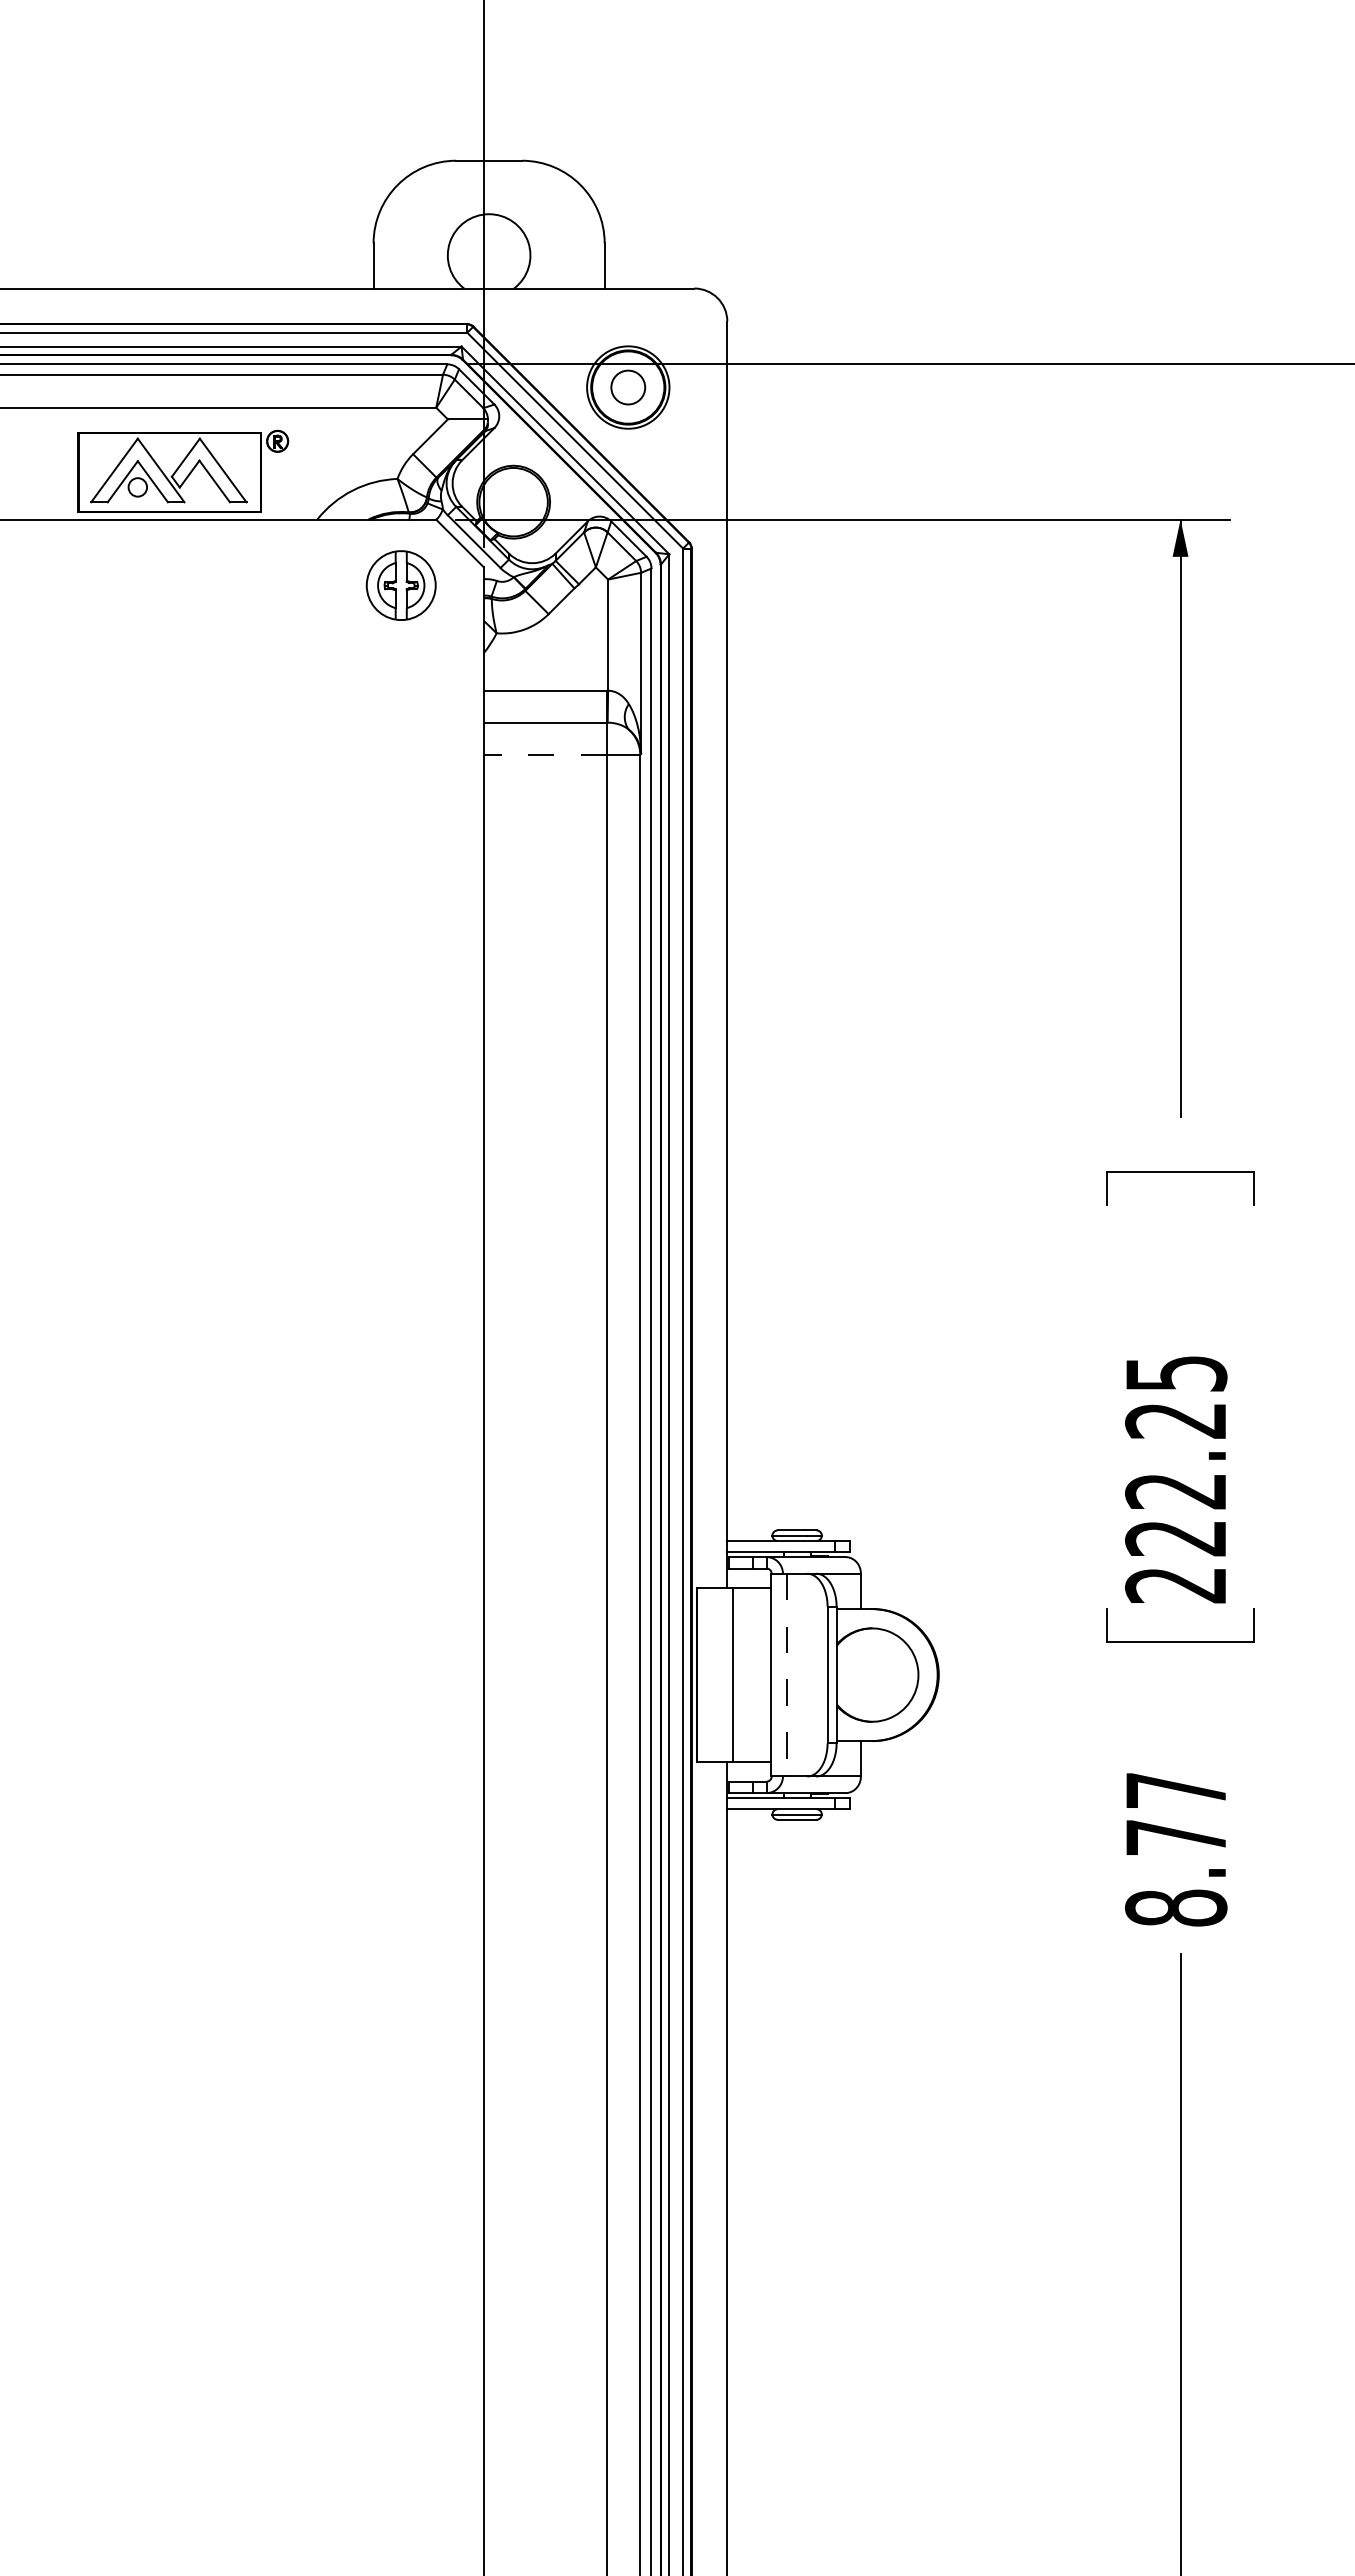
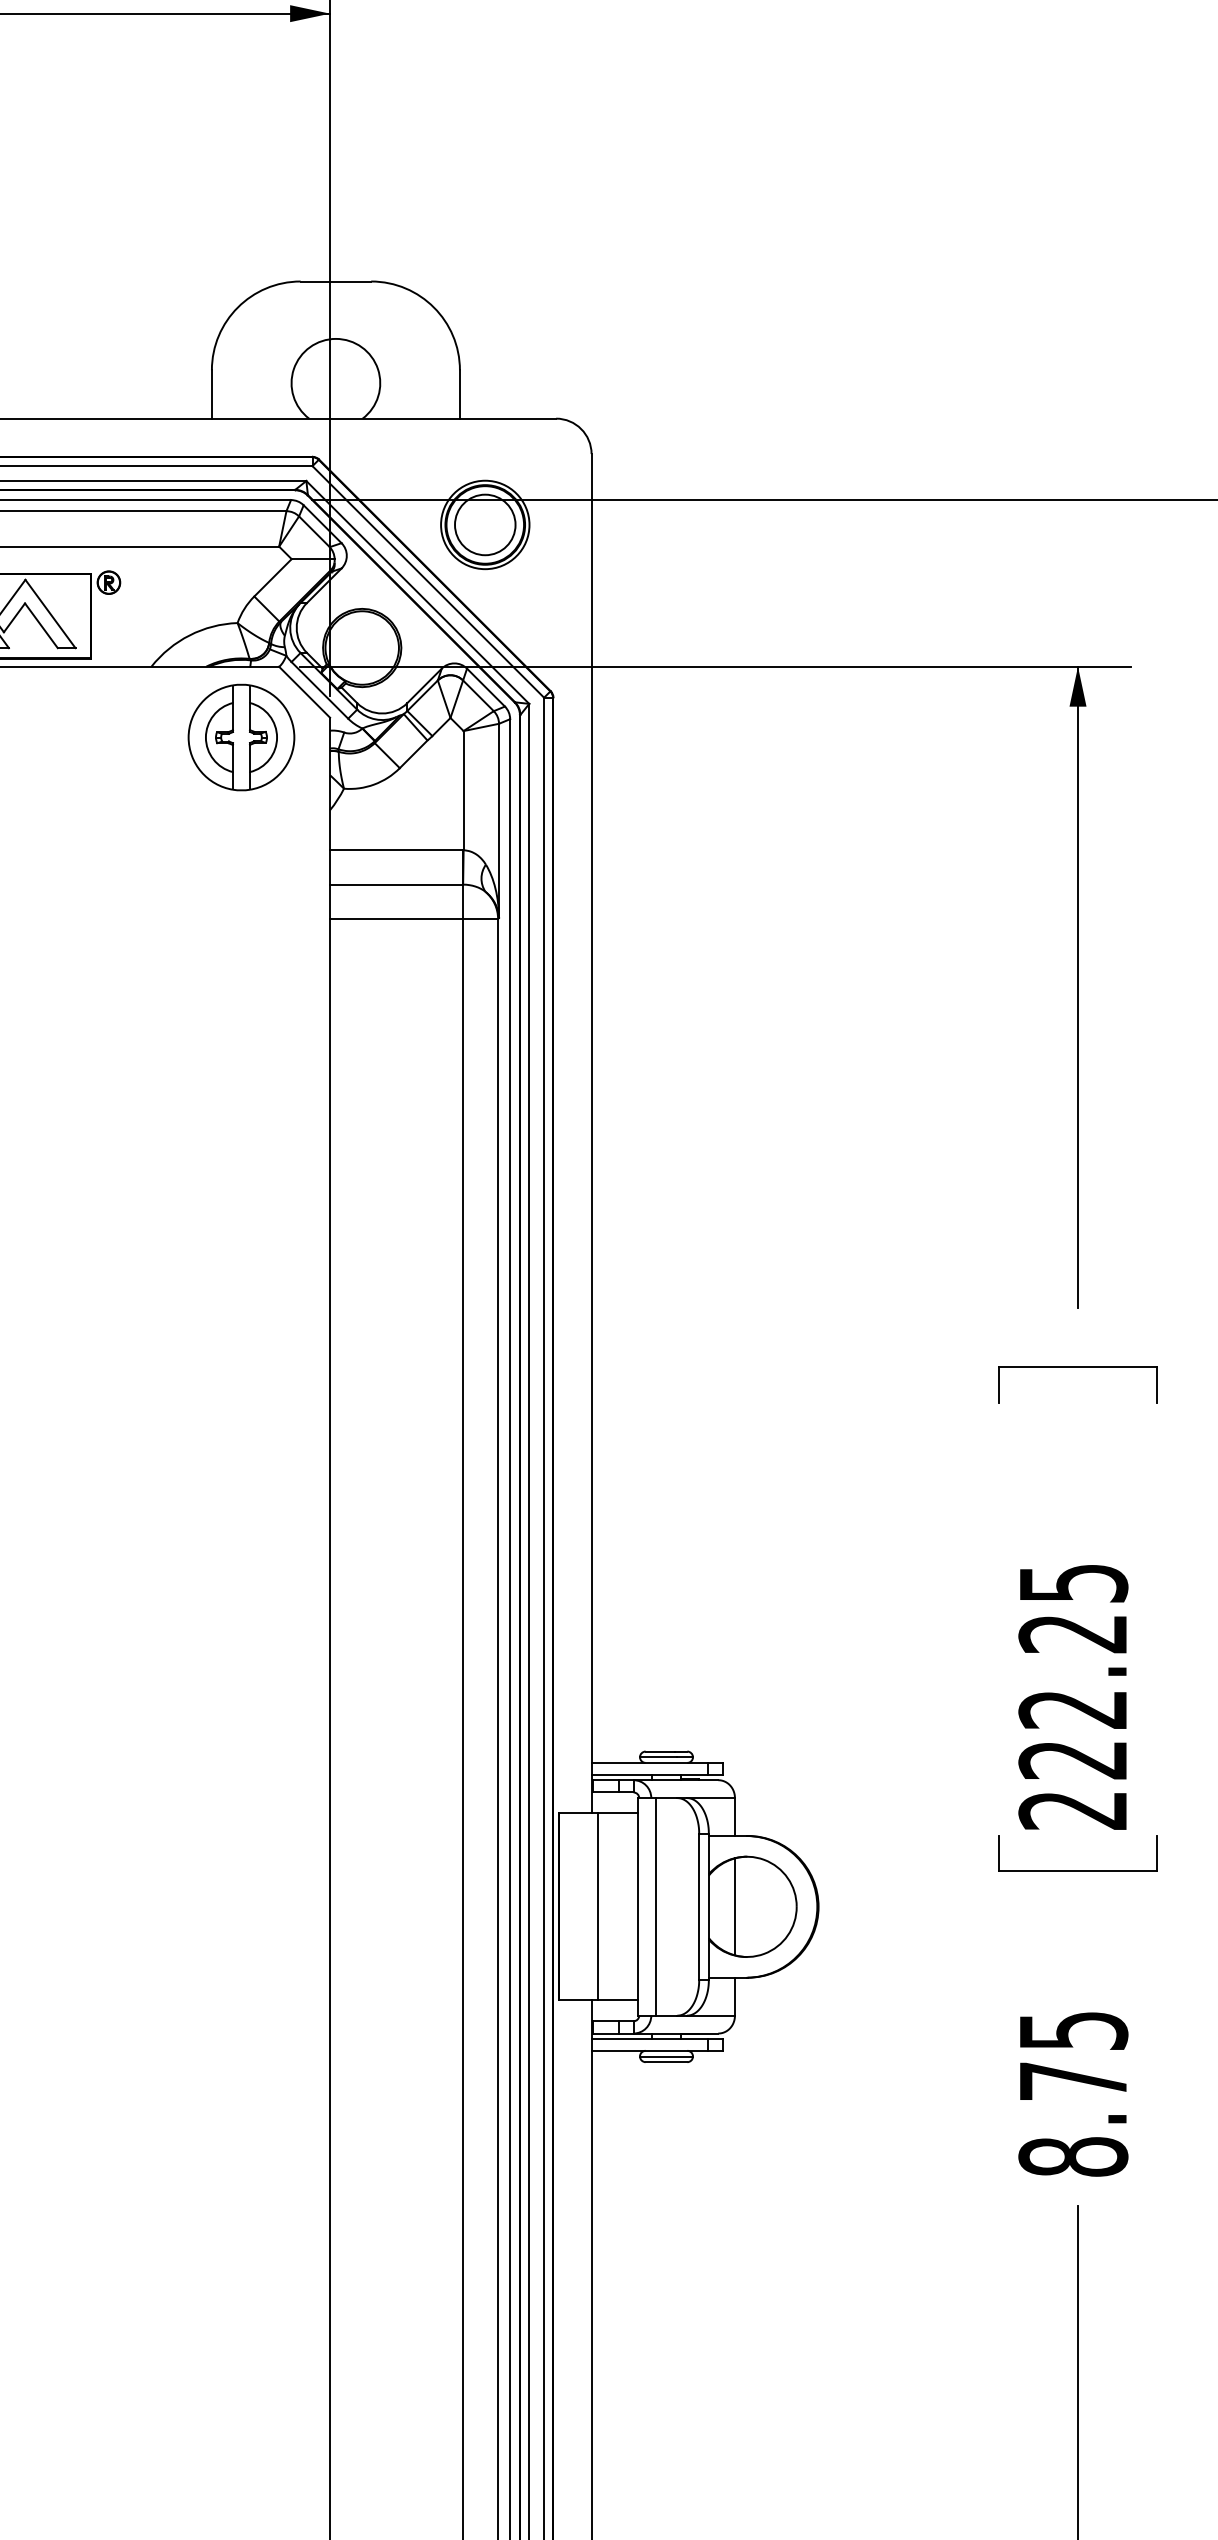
circle: (628, 387) -> (485, 524), size x1.67
part: (401, 585) -> (241, 737), size x1.43
line: (545, 754) -> (396, 918), dashed -> solid
line: (860, 1674) -> (734, 1906), added
line: (786, 1675) -> (655, 1907), dashed -> solid
text: (1176, 1790) -> (1073, 2030), 8.77 -> 8.75

